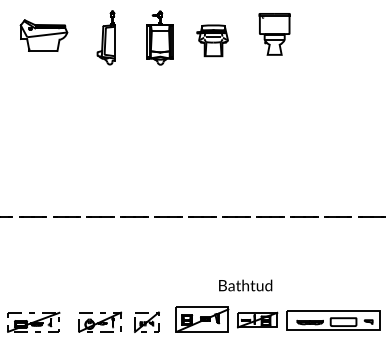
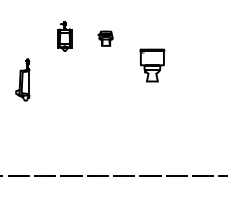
part: (274, 34) -> (152, 65), moved
part: (105, 37) -> (22, 79), moved
part: (159, 37) -> (64, 36), size x0.7
part: (212, 40) -> (105, 38), size x0.6

